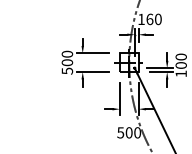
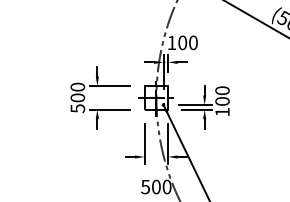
text: (149, 19) -> (182, 42), 160 -> 100

